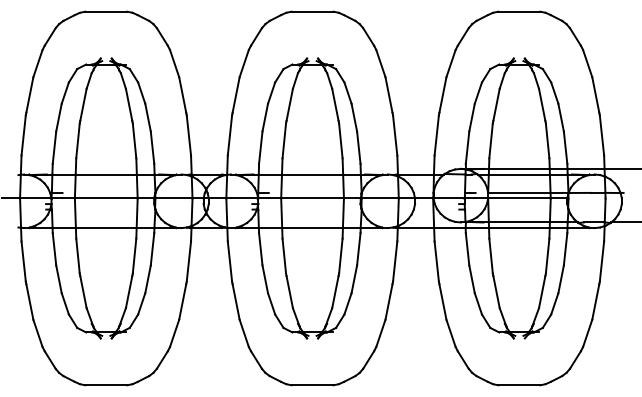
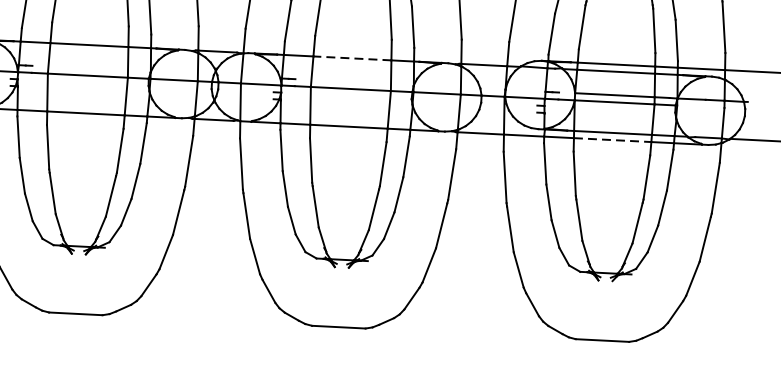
line: (312, 174) -> (352, 58), solid -> dashed
line: (519, 228) -> (612, 140), solid -> dashed

